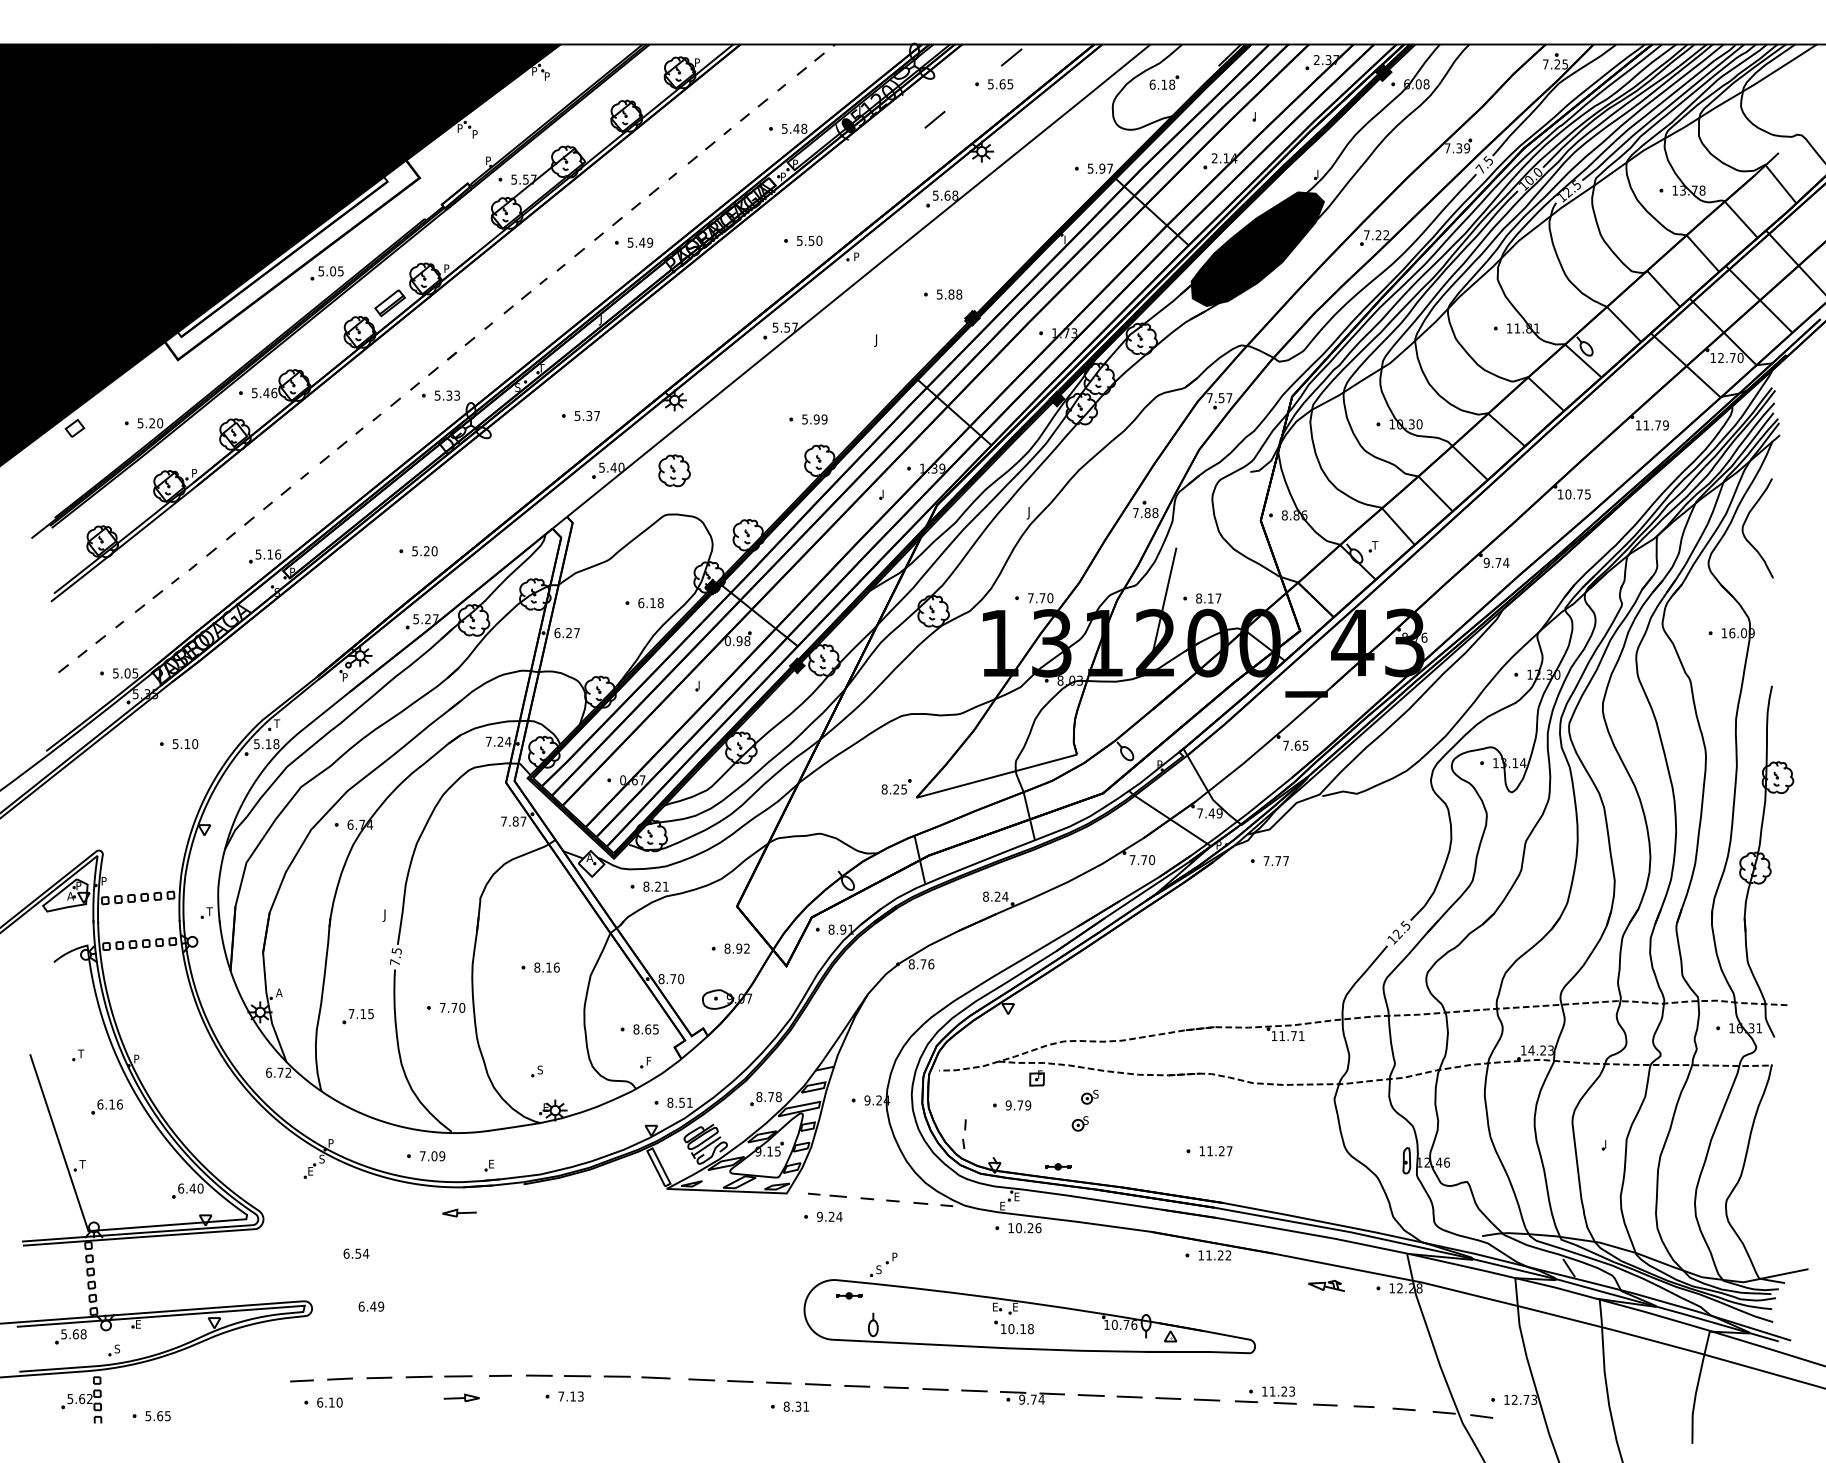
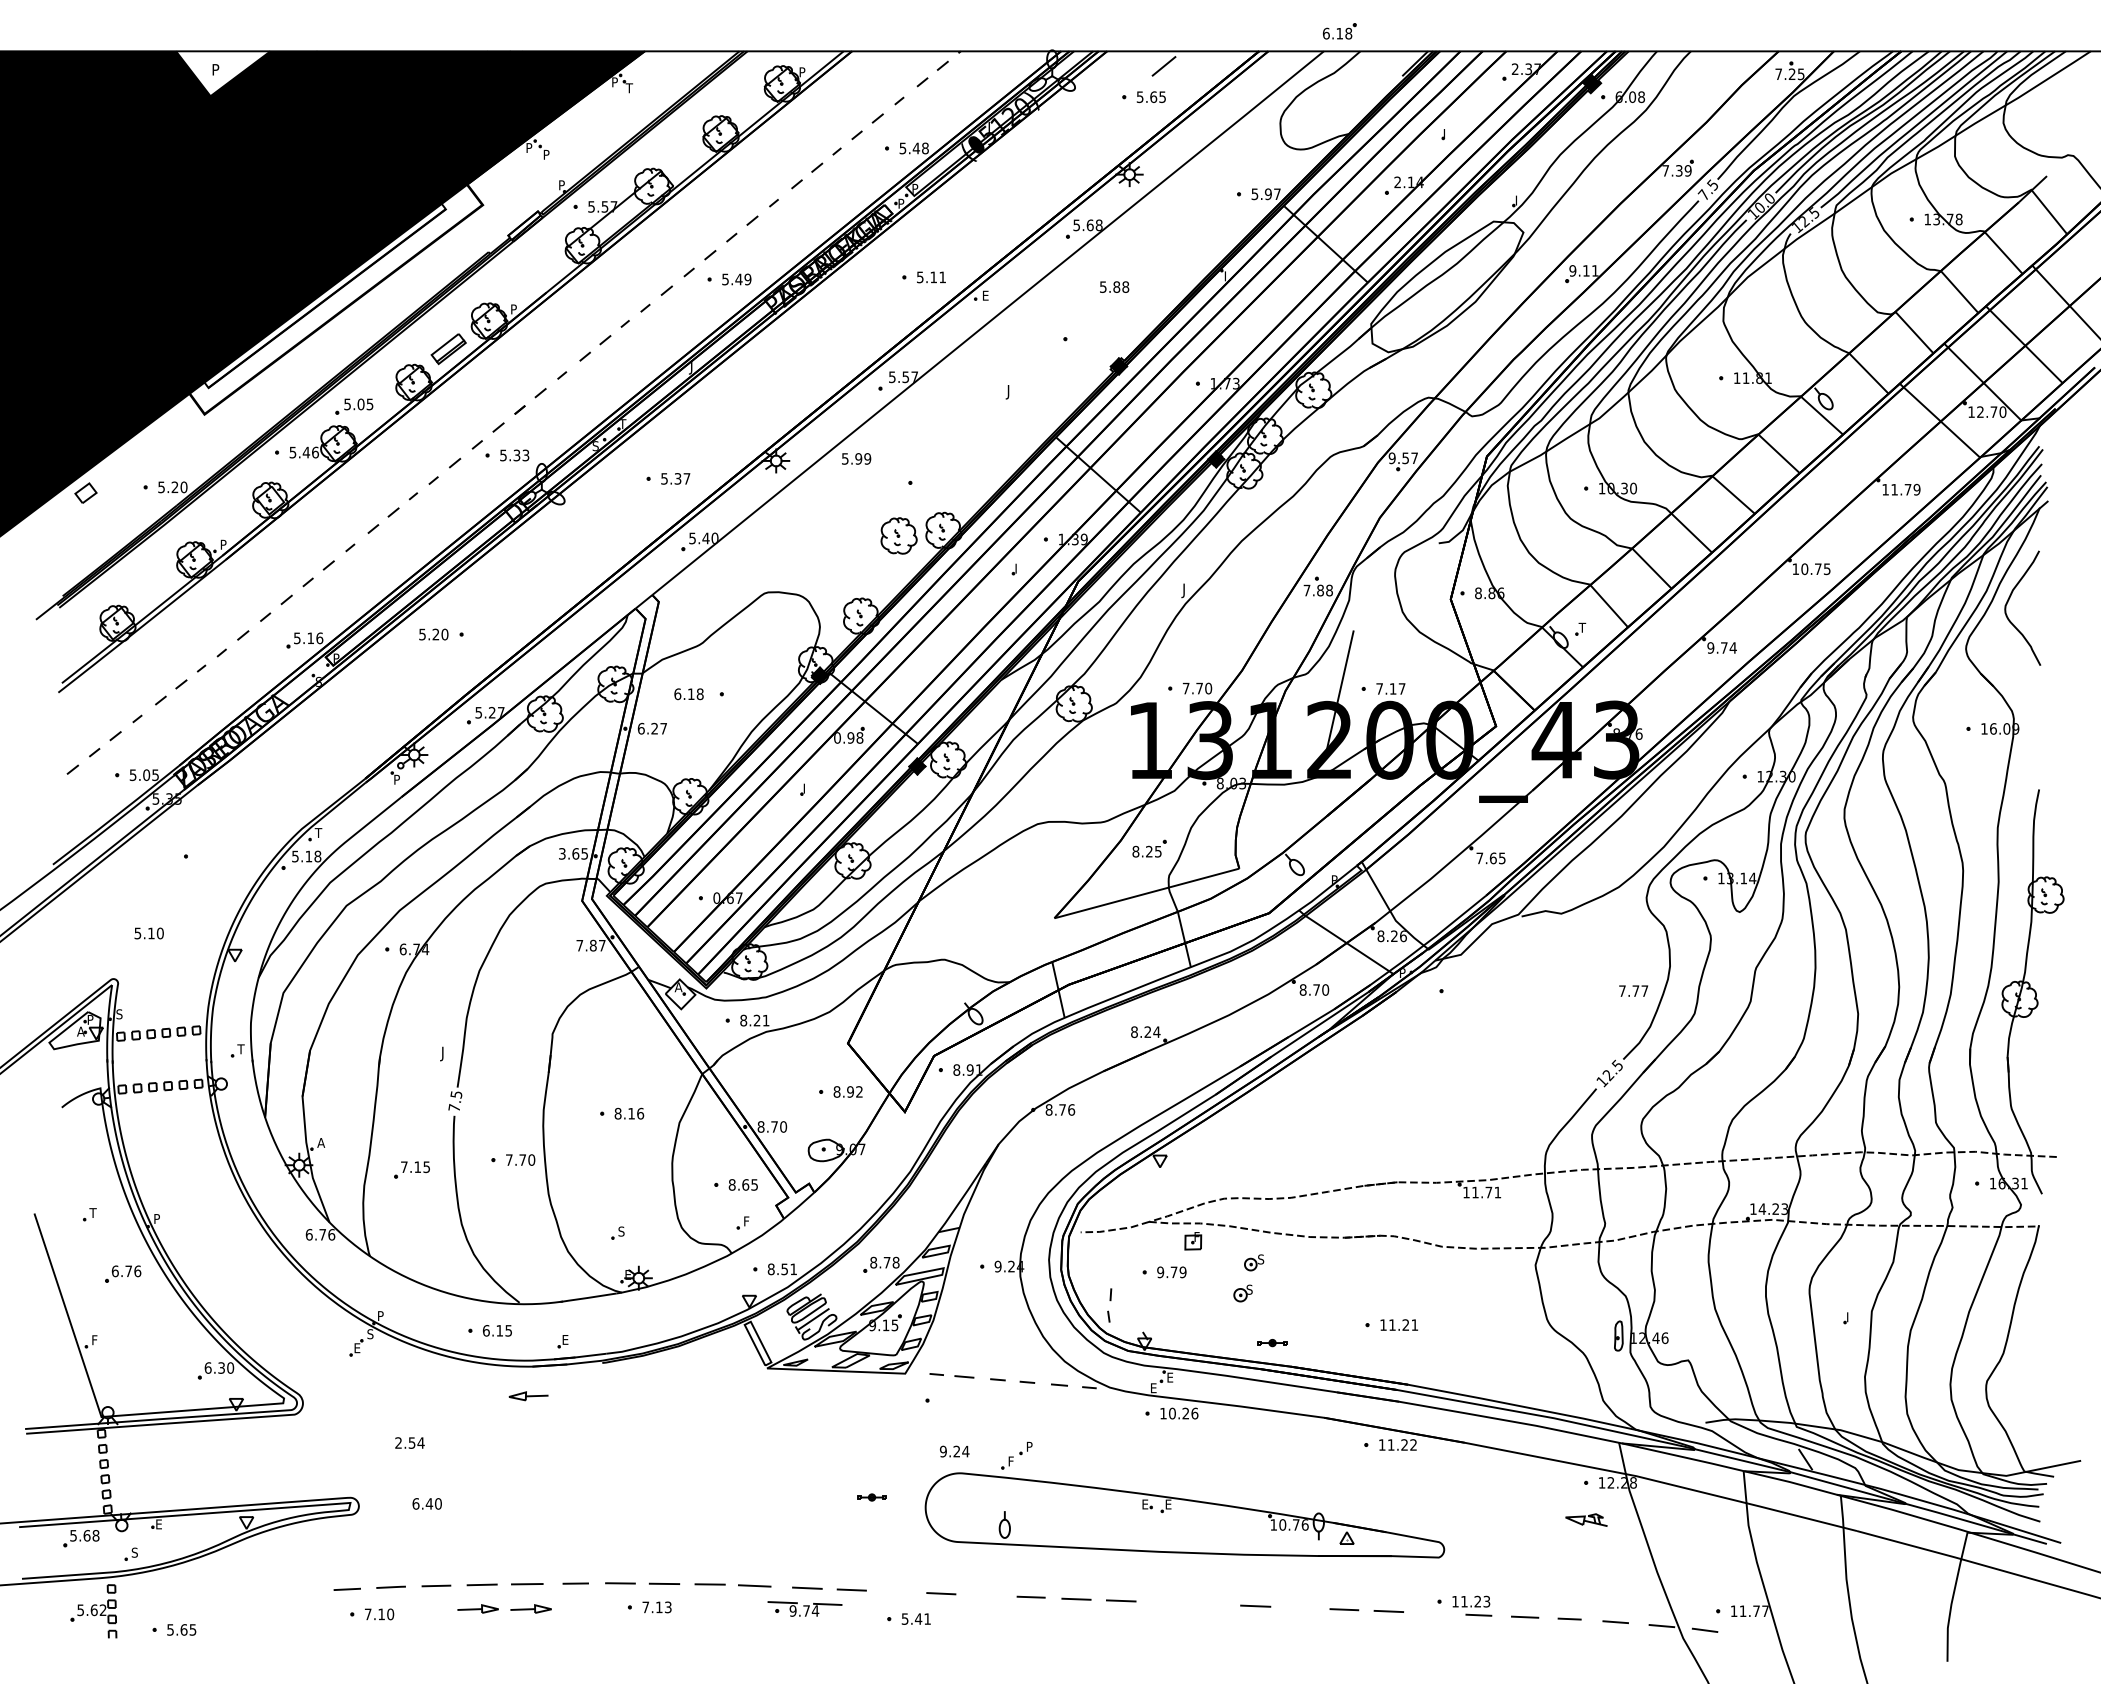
fill: (194, 63) -> (223, 73), removed
text: (547, 76) -> (629, 88), P -> T
part: (1164, 82) -> (1339, 31), moved
line: (934, 119) -> (1075, 137), removed
text: (1376, 234) -> (1583, 270), 7.22 -> 9.11
text: (815, 241) -> (938, 277), 5.50 -> 5.11
fill: (1257, 248) -> (1447, 286), removed
text: (857, 256) -> (986, 295), P -> E
part: (327, 273) -> (354, 406), moved
text: (949, 294) -> (1114, 286), moved
text: (1209, 398) -> (1391, 458), 7.57 -> 9.57
text: (814, 419) -> (856, 458), moved
part: (674, 470) -> (898, 535), moved
text: (424, 551) -> (433, 634), moved
text: (1198, 598) -> (1379, 688), 8.17 -> 7.17
text: (650, 603) -> (688, 694), moved
text: (498, 741) -> (573, 853), 7.24 -> 3.65
text: (184, 744) -> (148, 933), moved
part: (896, 786) -> (1149, 848), moved
text: (1209, 813) -> (1391, 936), 7.49 -> 8.26
text: (1131, 859) -> (1302, 989), 7.70 -> 8.70
text: (1276, 860) -> (1633, 990), moved
text: (104, 881) -> (119, 1014), P -> S
text: (288, 1072) -> (331, 1234), 6.72 -> 6.76
text: (111, 1103) -> (128, 1270), 6.16 -> 6.76
text: (1229, 1150) -> (1414, 1324), 11.27 -> 11.21
text: (432, 1155) -> (497, 1330), 7.09 -> 6.15
text: (82, 1164) -> (94, 1340), T -> F
part: (1058, 1167) -> (1272, 1343), moved
text: (192, 1188) -> (221, 1367), 6.40 -> 6.30
text: (829, 1216) -> (954, 1451), moved
text: (346, 1253) -> (398, 1442), 6.54 -> 2.54
text: (879, 1269) -> (1011, 1461), S -> F
part: (1326, 1285) -> (1586, 1519), moved
part: (848, 1295) -> (871, 1497), moved
text: (381, 1306) -> (438, 1503), 6.49 -> 6.40
part: (1013, 1327) -> (1166, 1527), removed
line: (778, 1382) -> (895, 1591), removed
line: (857, 1386) -> (986, 1595), removed
line: (1129, 1396) -> (1299, 1607), removed
part: (415, 1397) -> (477, 1608), added
part: (1032, 1397) -> (804, 1608), moved
text: (1523, 1400) -> (1753, 1611), 12.73 -> 11.77
line: (1246, 1401) -> (1434, 1613), removed
text: (319, 1402) -> (367, 1614), 6.10 -> 7.10
text: (792, 1406) -> (911, 1618), 8.31 -> 5.41

